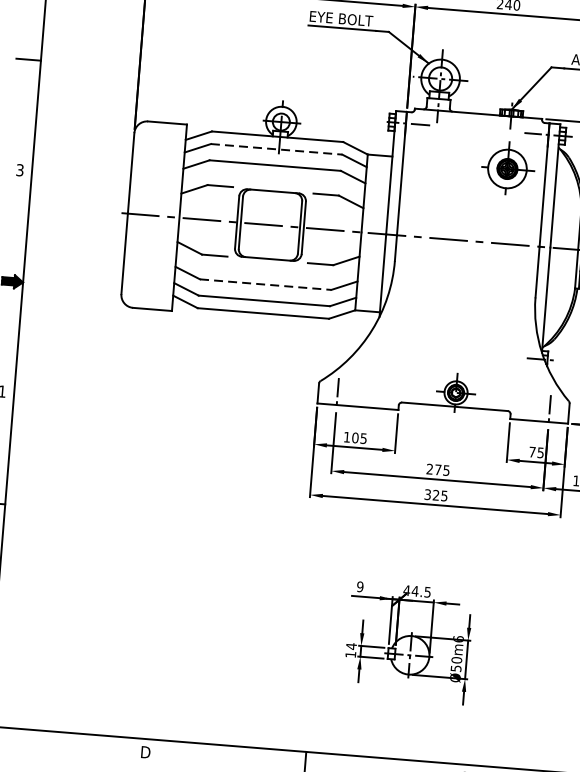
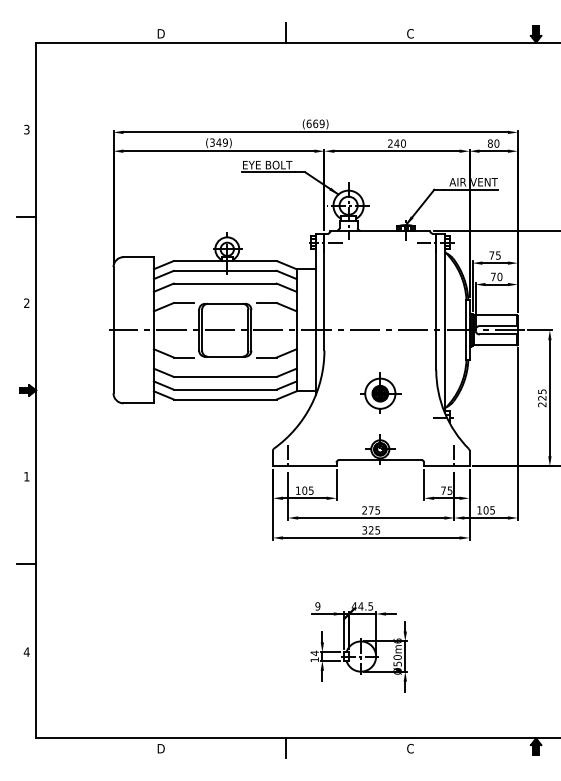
line: (276, 148) -> (225, 270), dashed -> solid
part: (507, 167) -> (380, 392), moved
text: (19, 170) -> (26, 303), 3 -> 2
line: (266, 284) -> (225, 376), dashed -> solid

